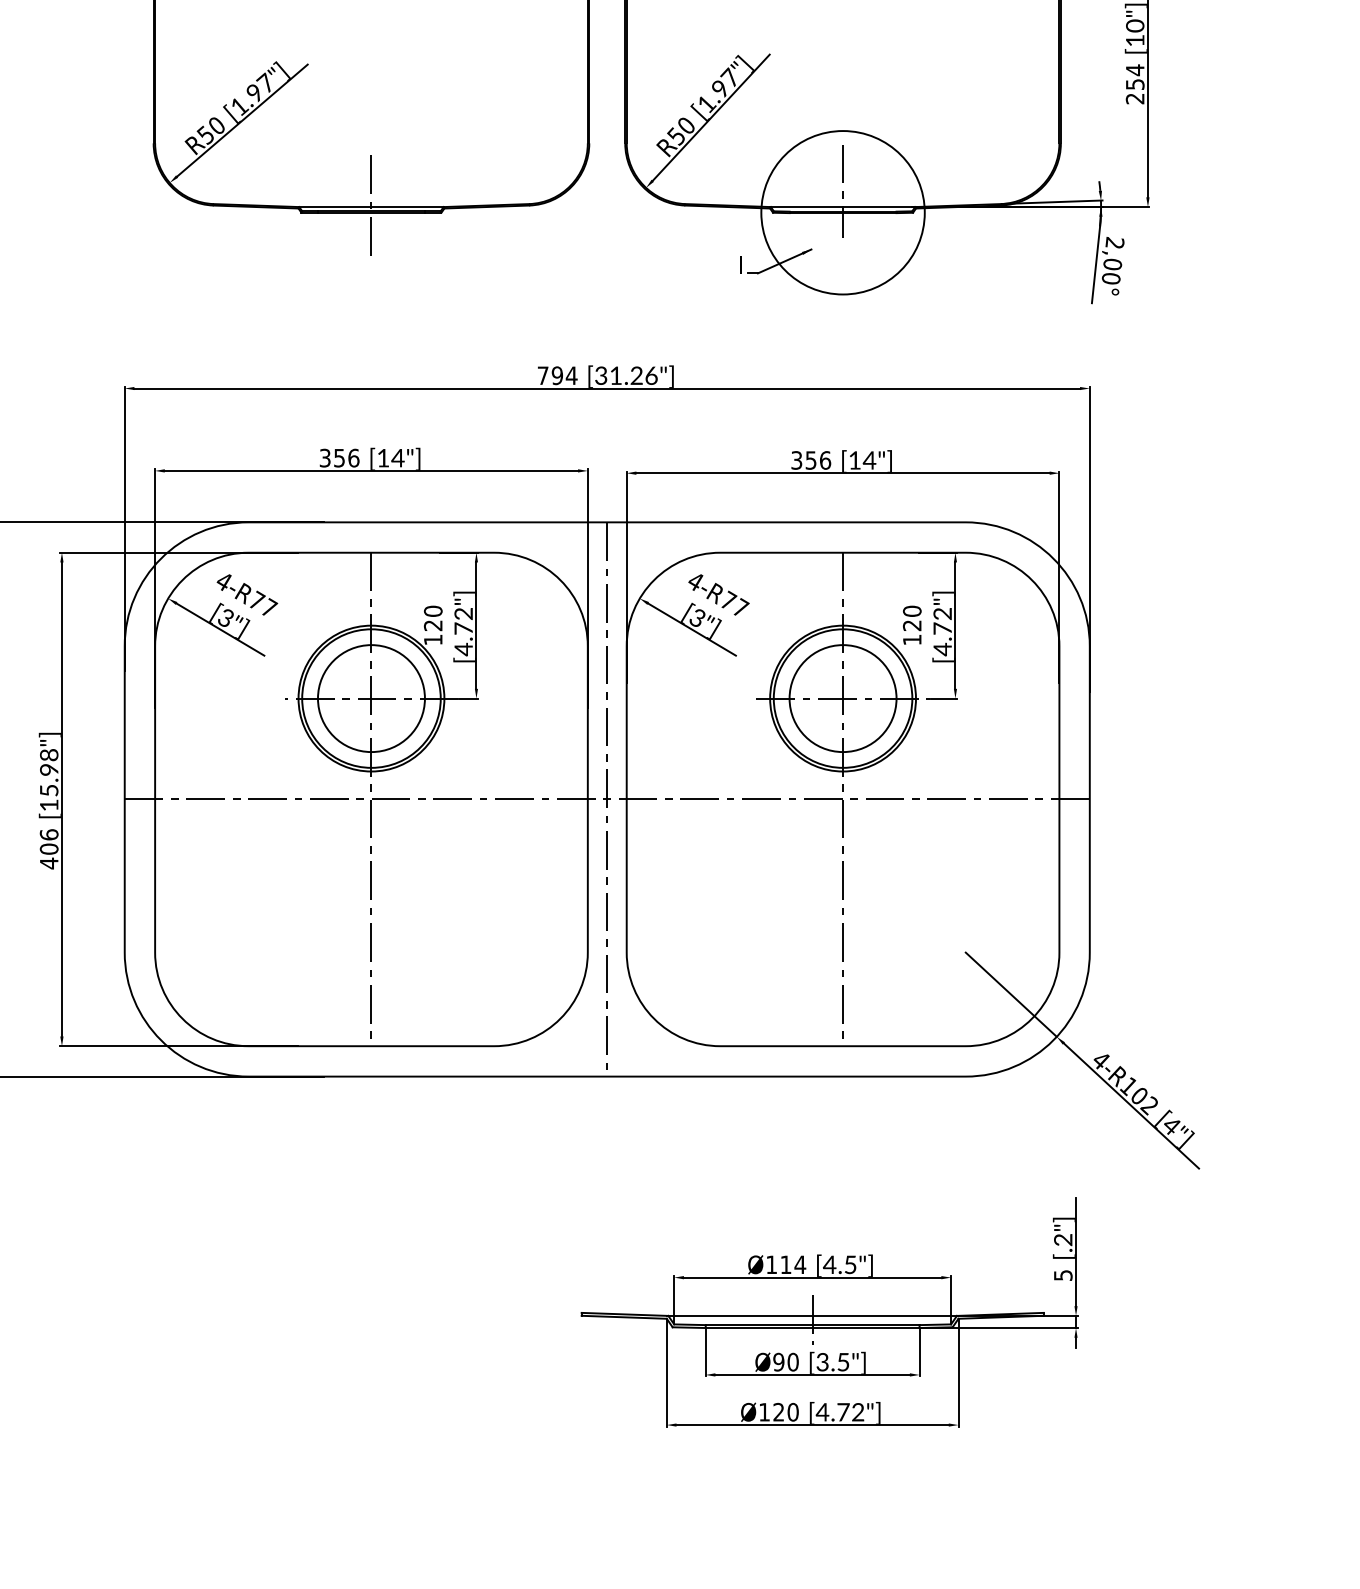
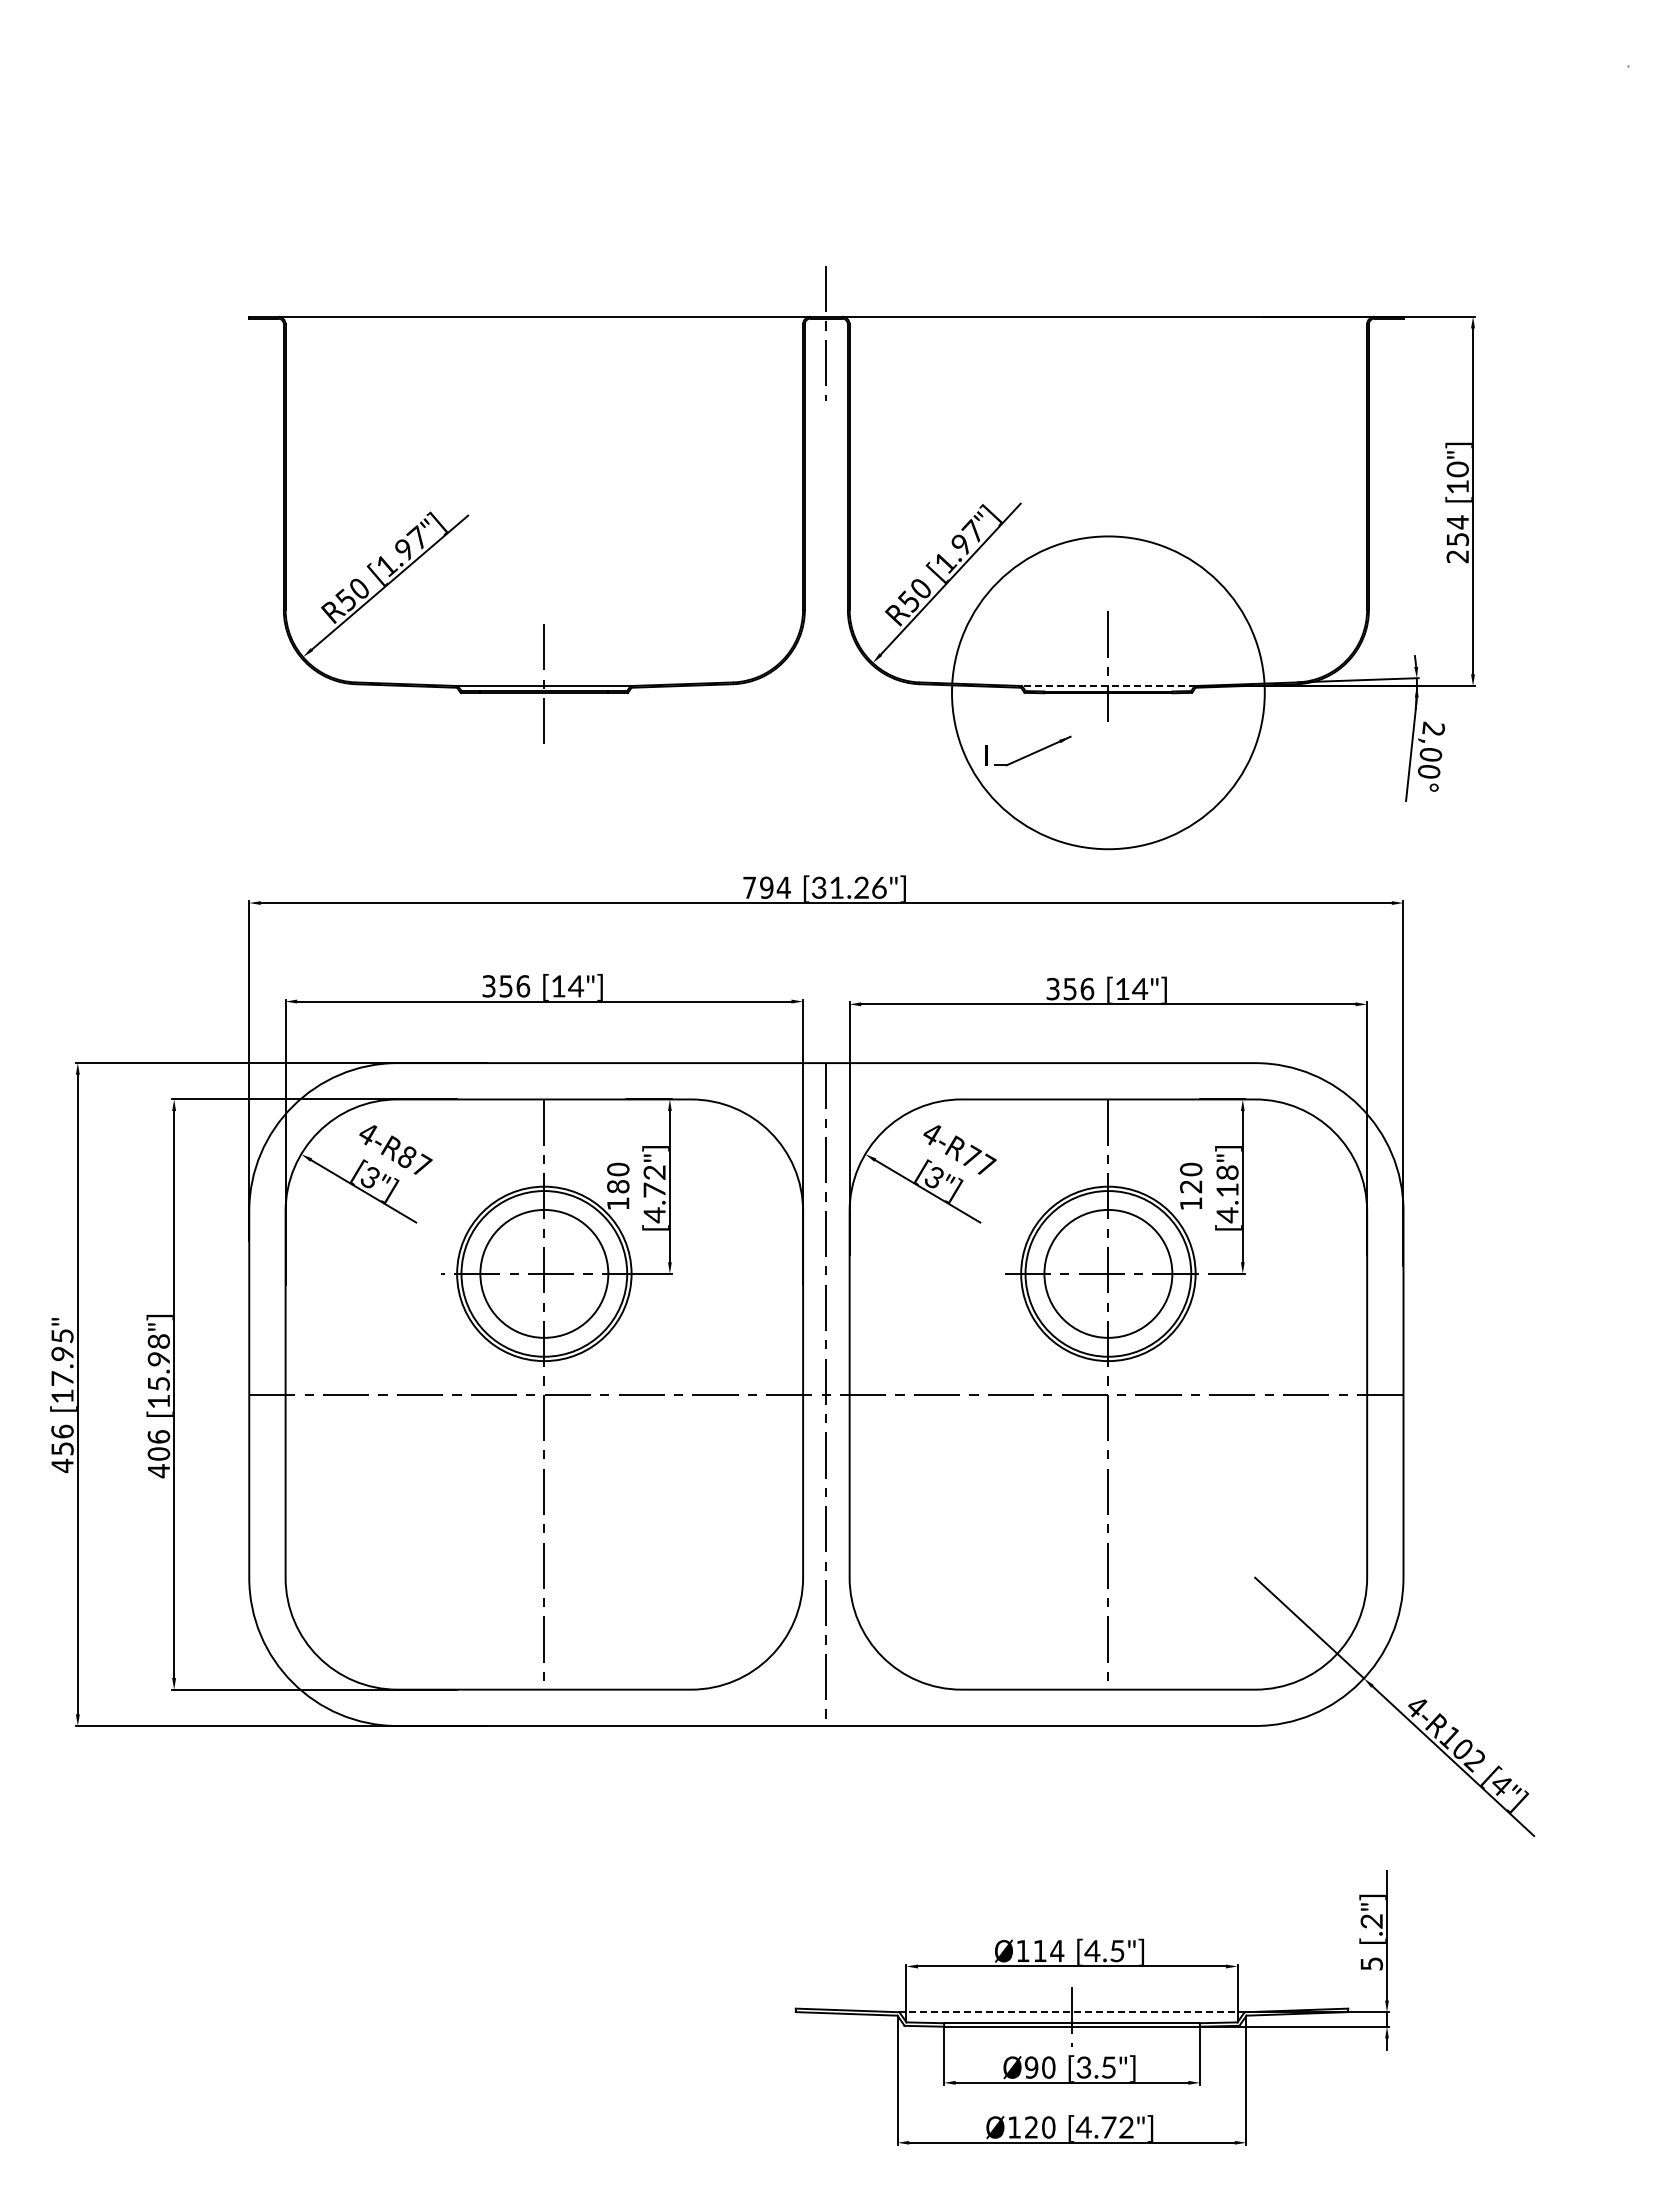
line: (842, 207) -> (1107, 686), solid -> dashed
circle: (843, 212) -> (1108, 692), size x1.6
text: (257, 600) -> (407, 1156), 4-R77 -> 4-R87
text: (942, 621) -> (1227, 1181), [4.72"] -> [4.18"]
text: (433, 625) -> (618, 1186), 120 -> 180
line: (812, 1316) -> (1071, 2012), solid -> dashed

